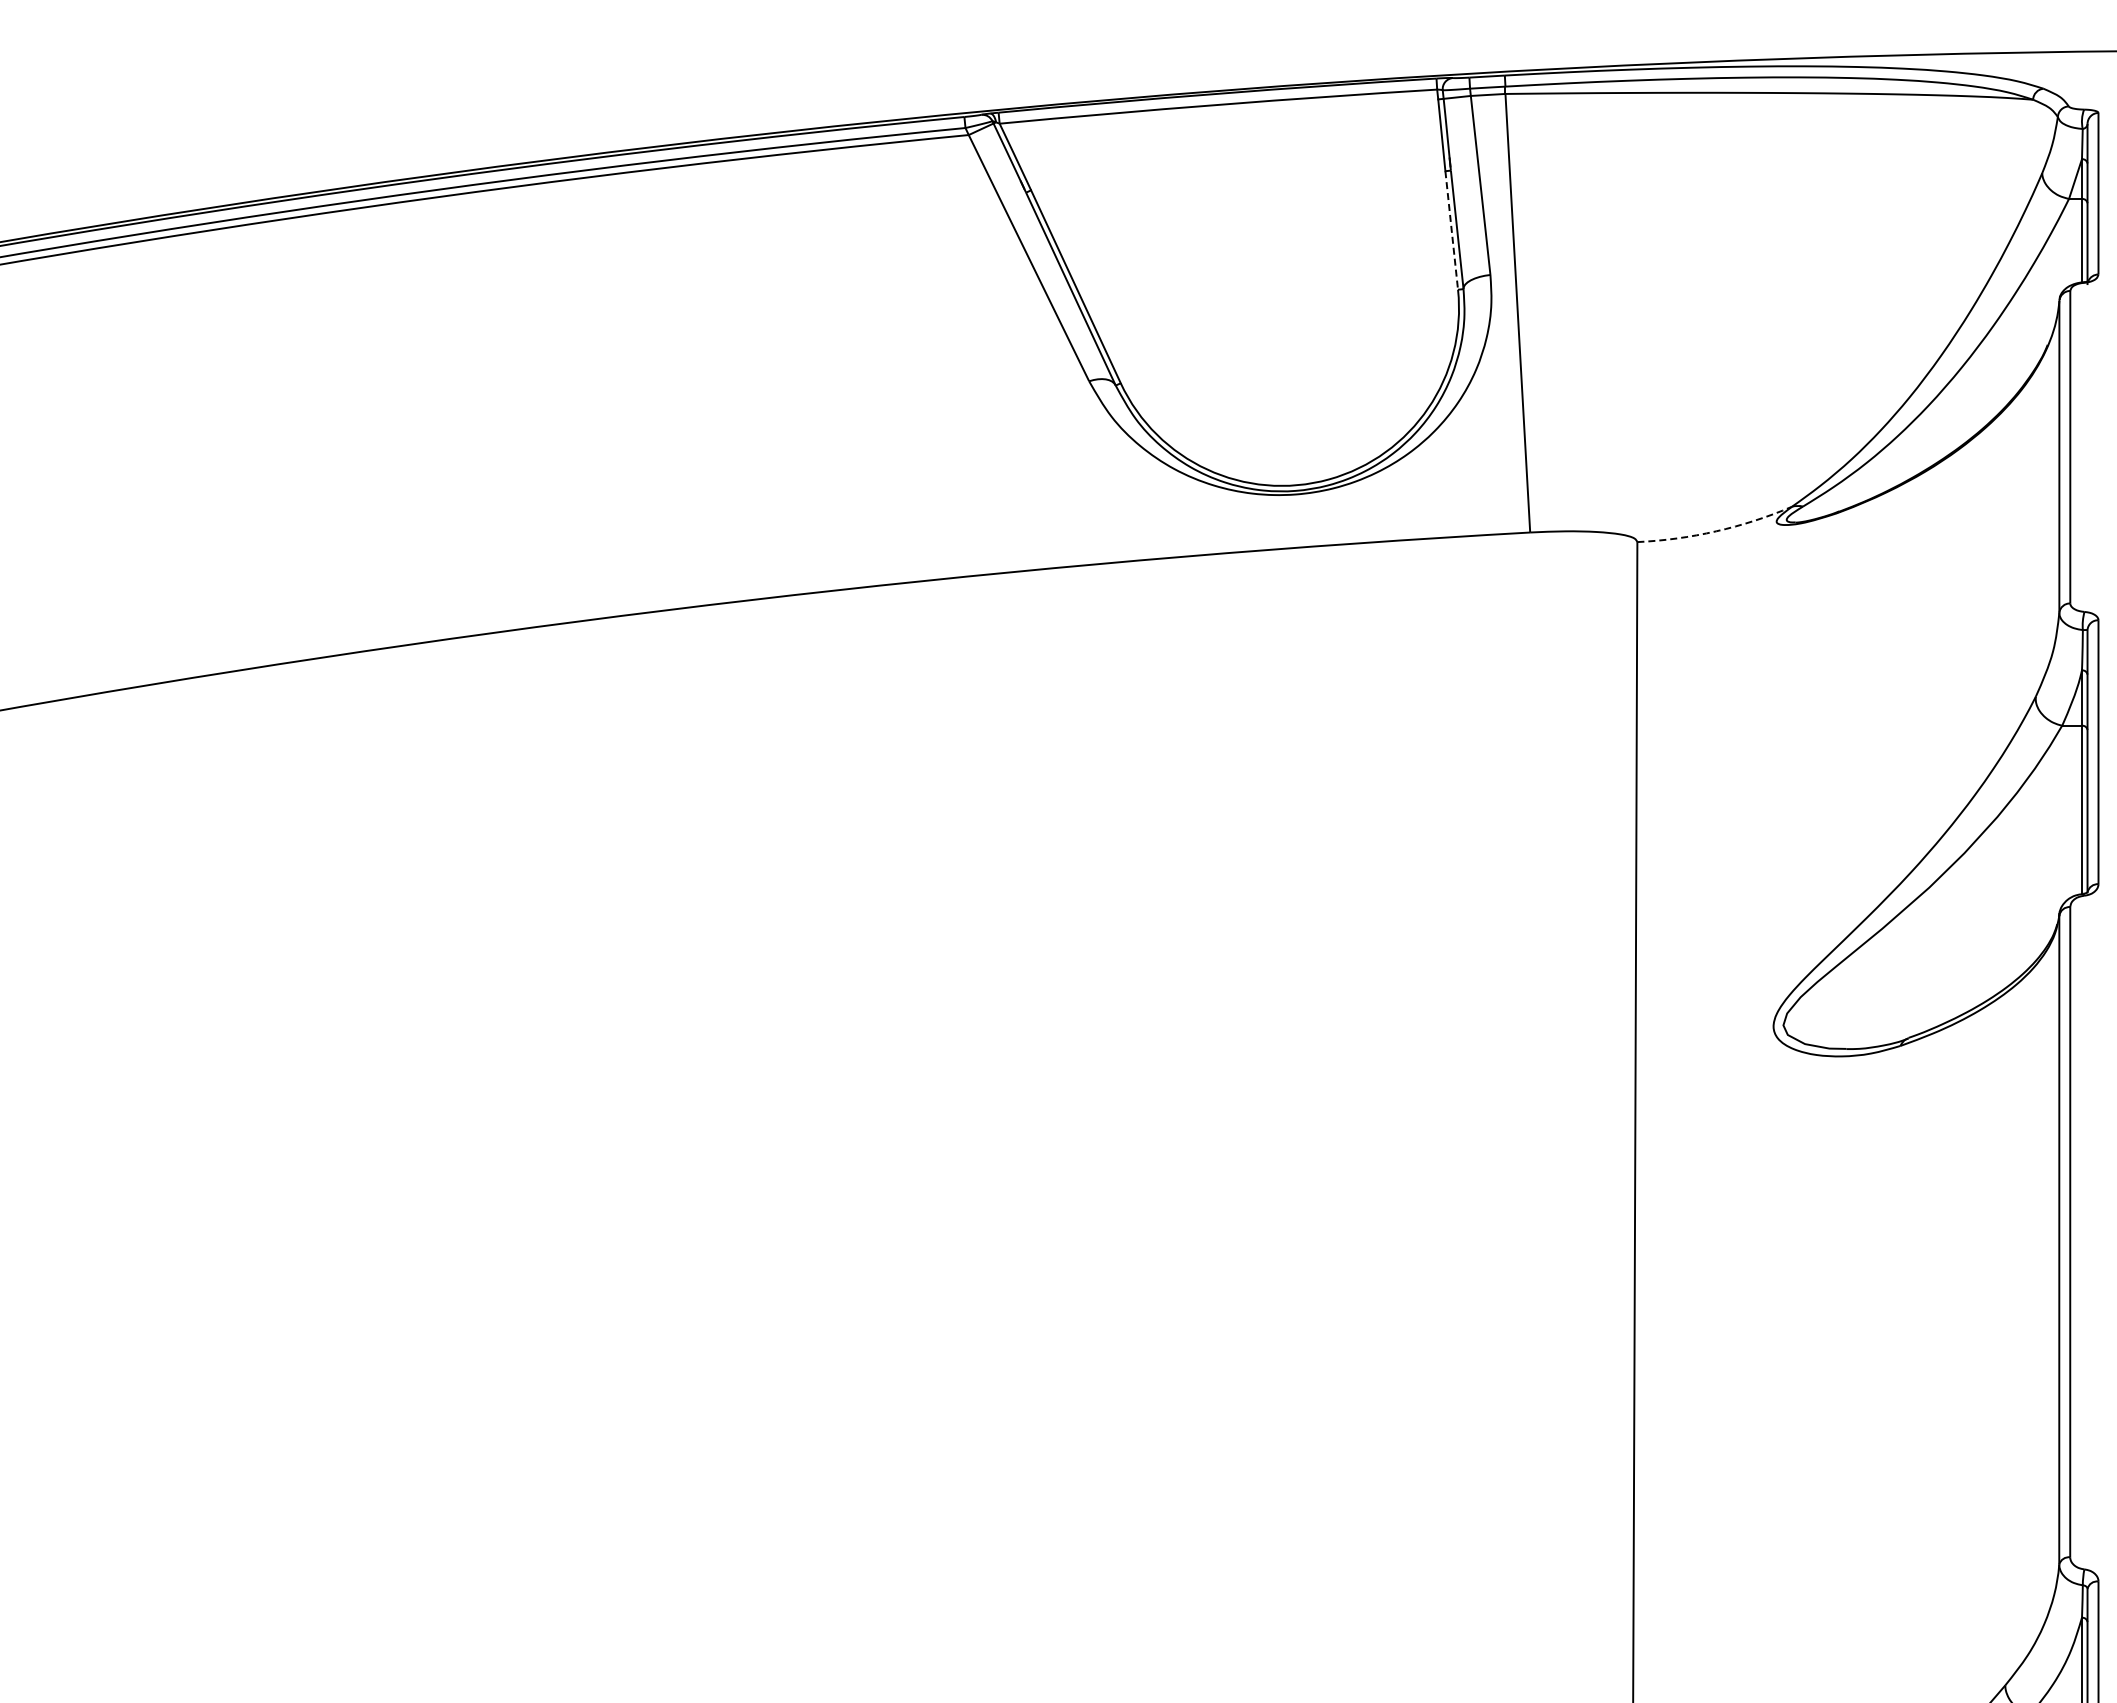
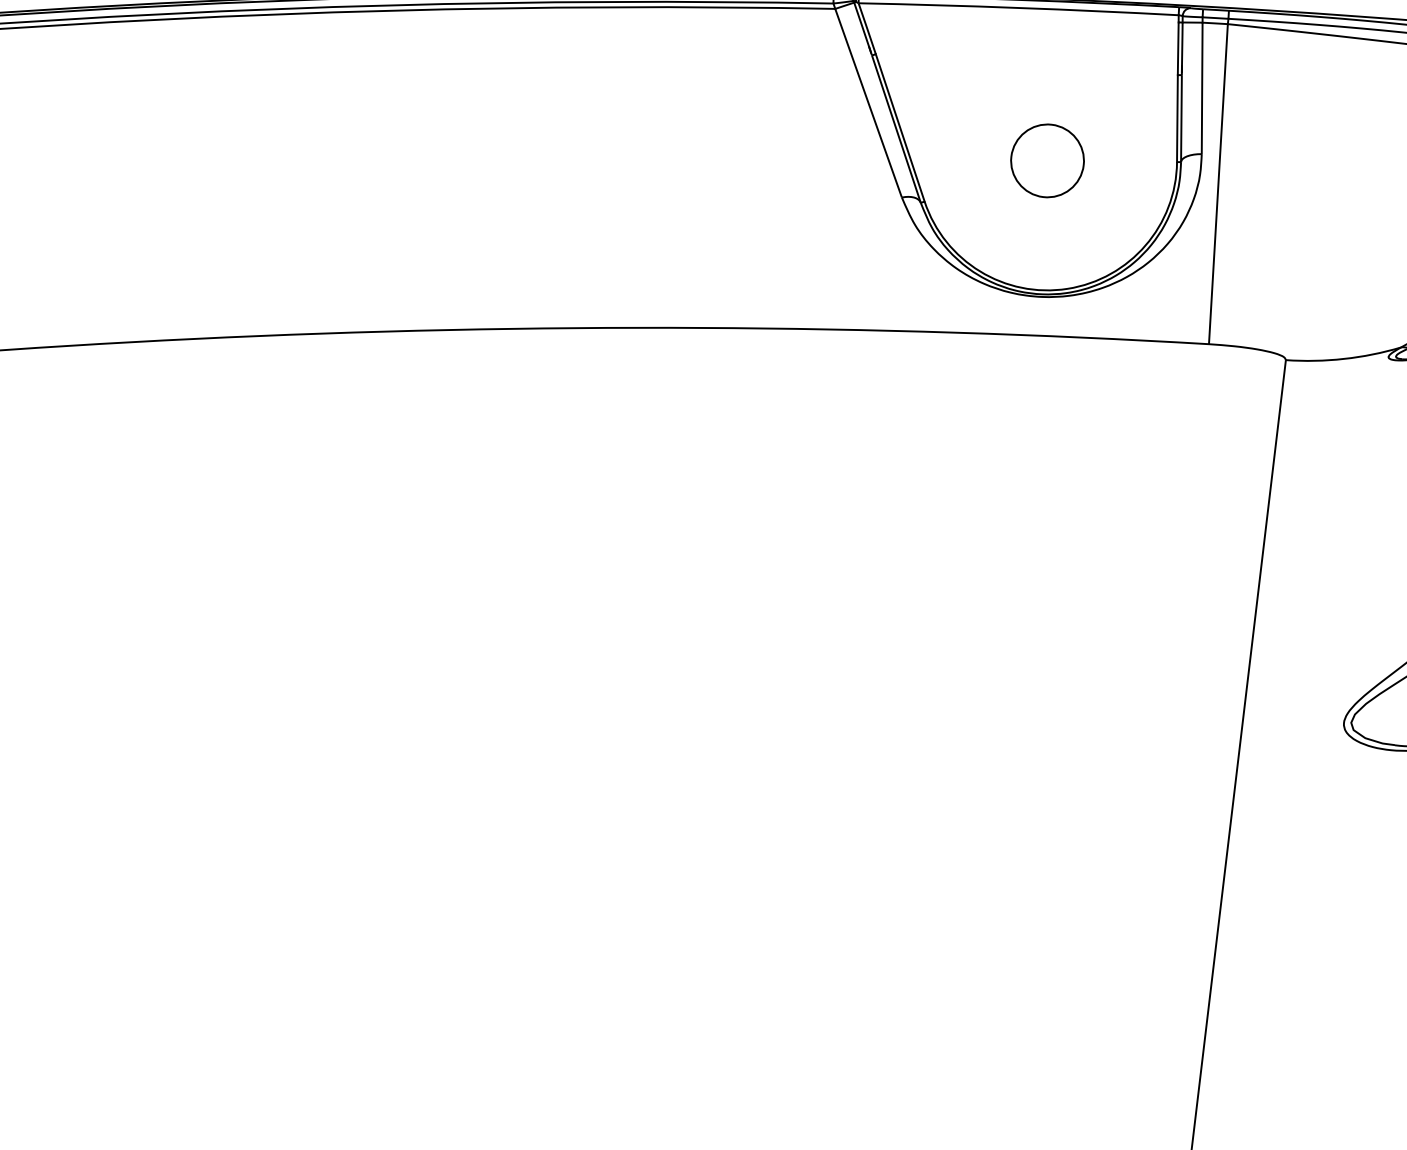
line: (1451, 230) -> (1177, 118), dashed -> solid
circle: (1281, 308) -> (1047, 160), added
arc: (1716, 531) -> (1344, 359), dashed -> solid

